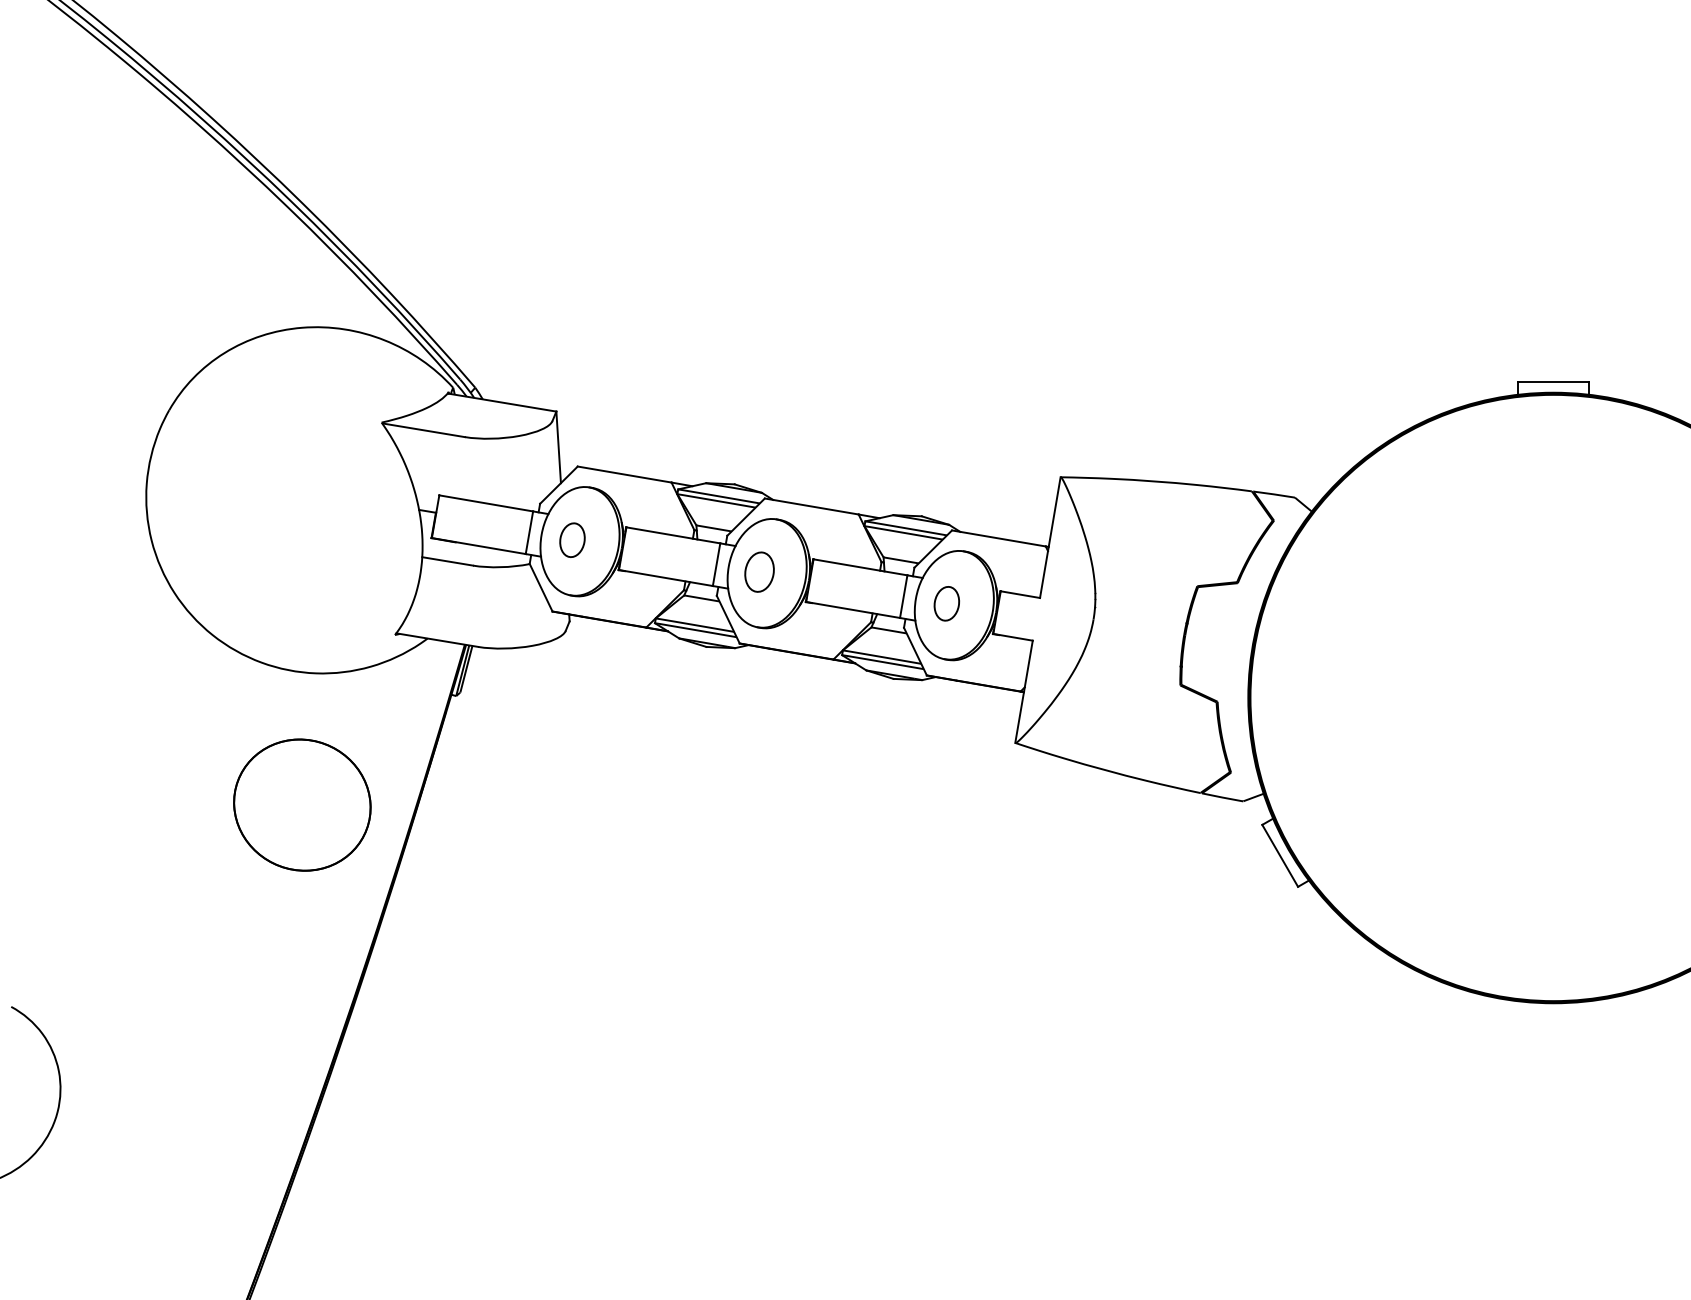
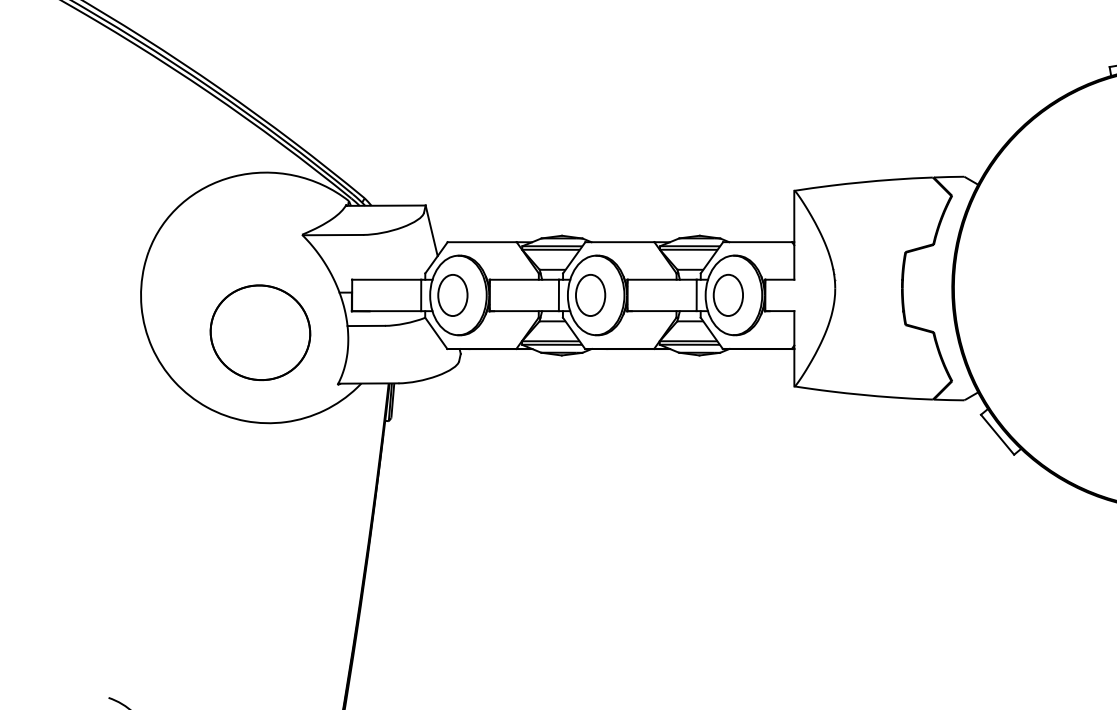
part: (572, 540) -> (452, 295), size x1.67
part: (759, 572) -> (590, 295), size x1.43
part: (946, 603) -> (728, 295), size x1.67
part: (302, 804) -> (260, 332), moved

